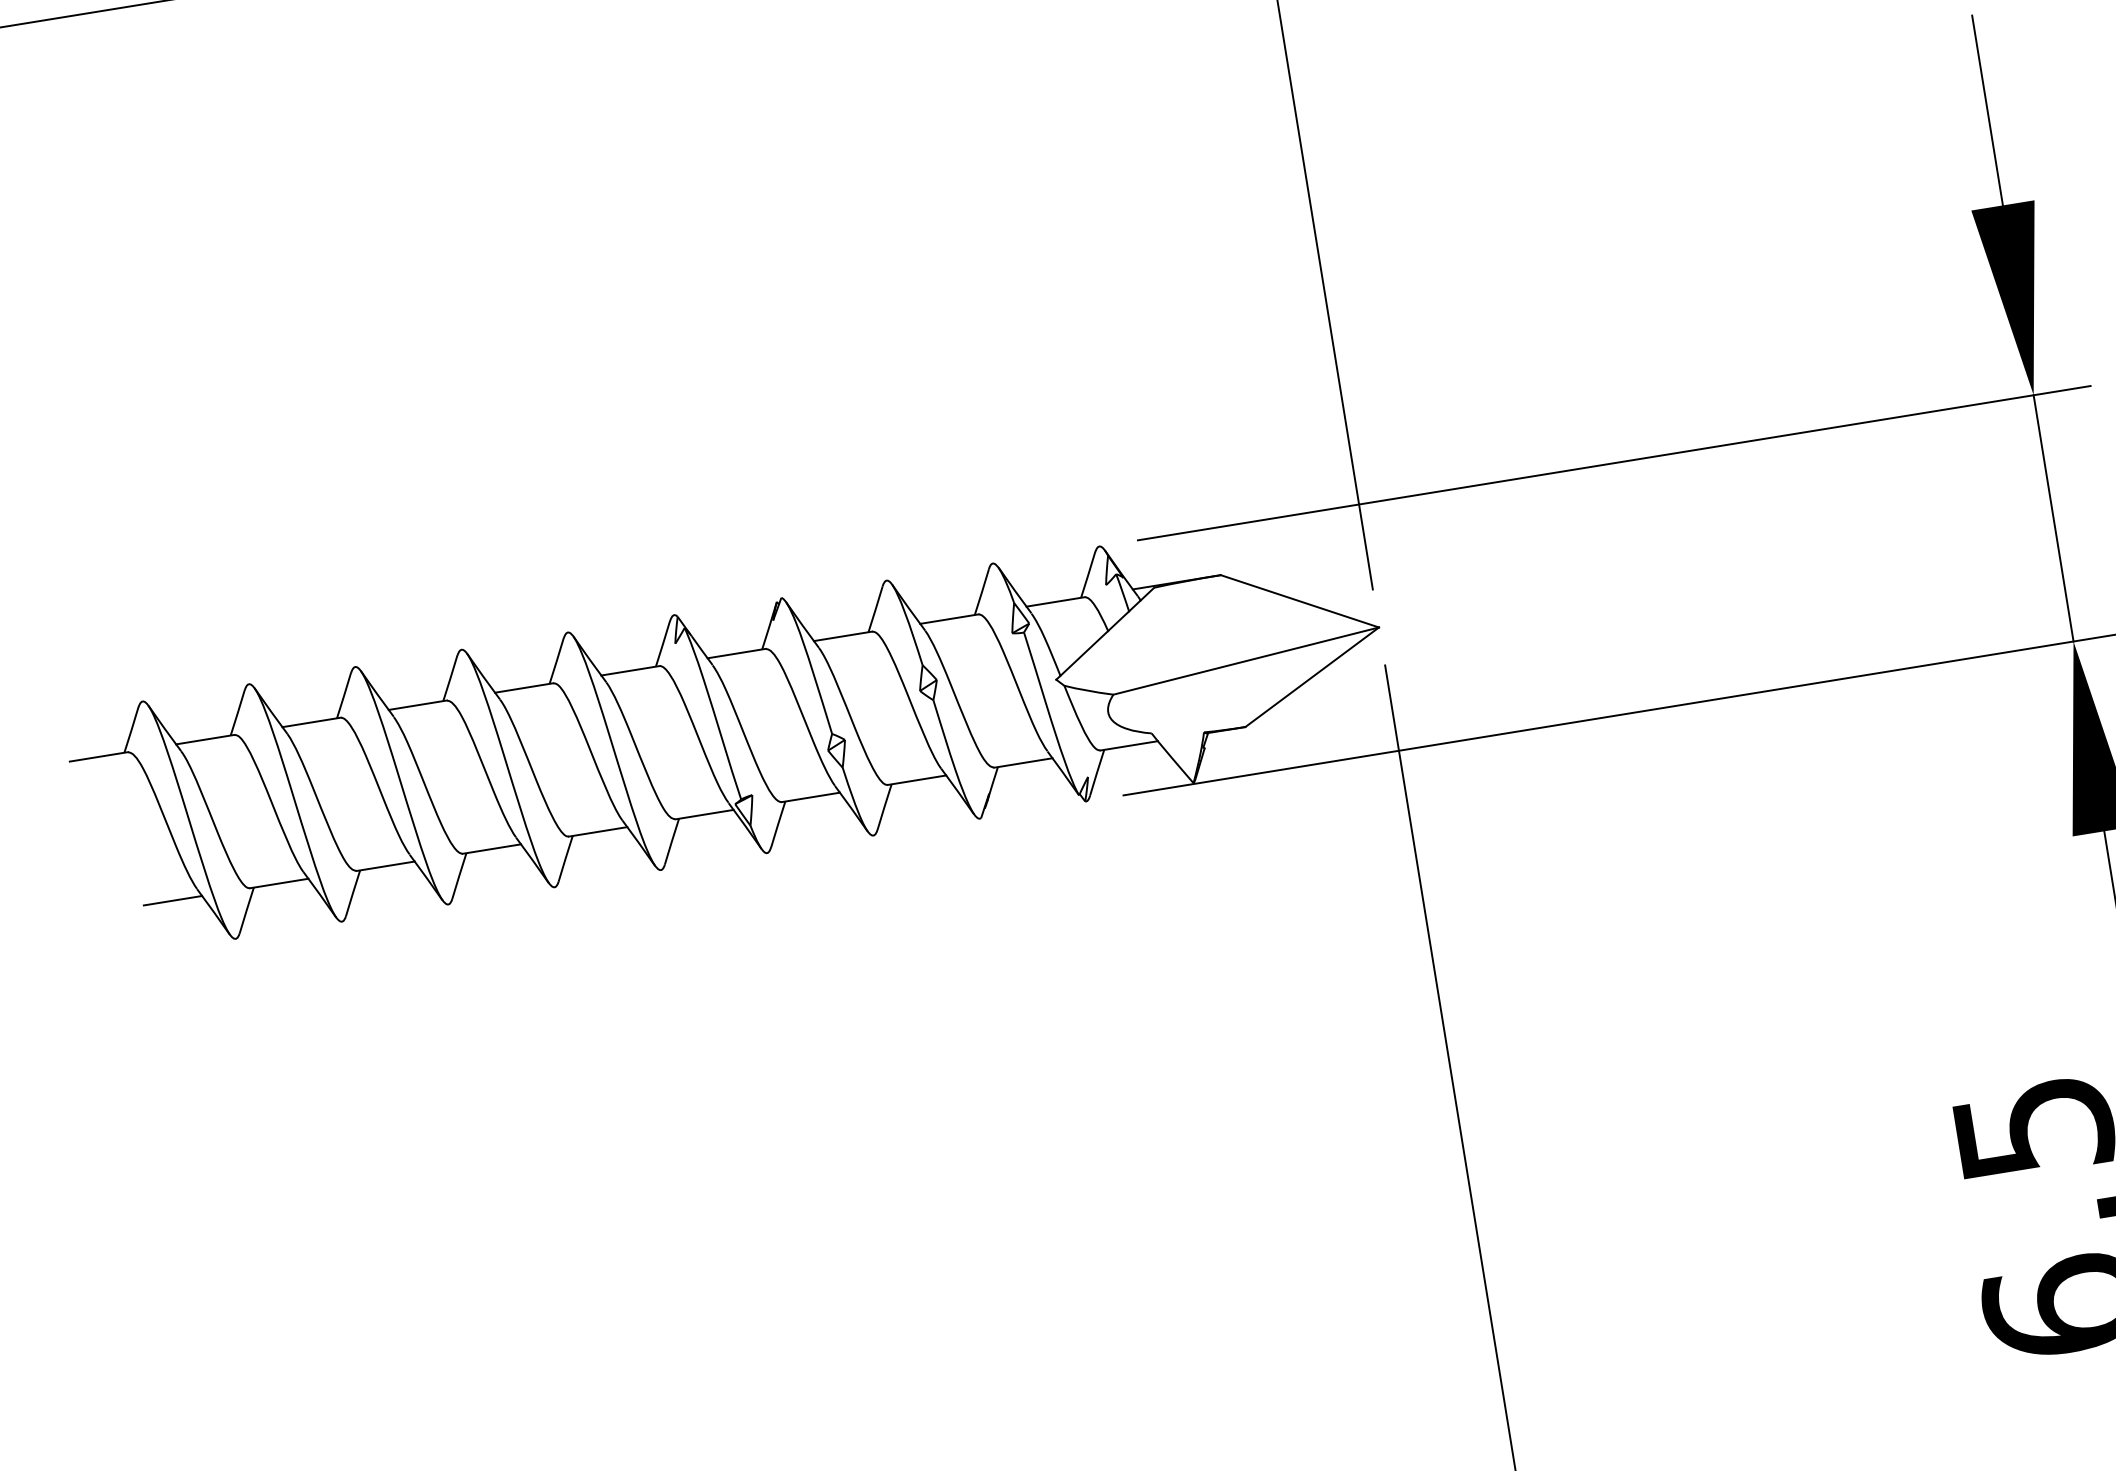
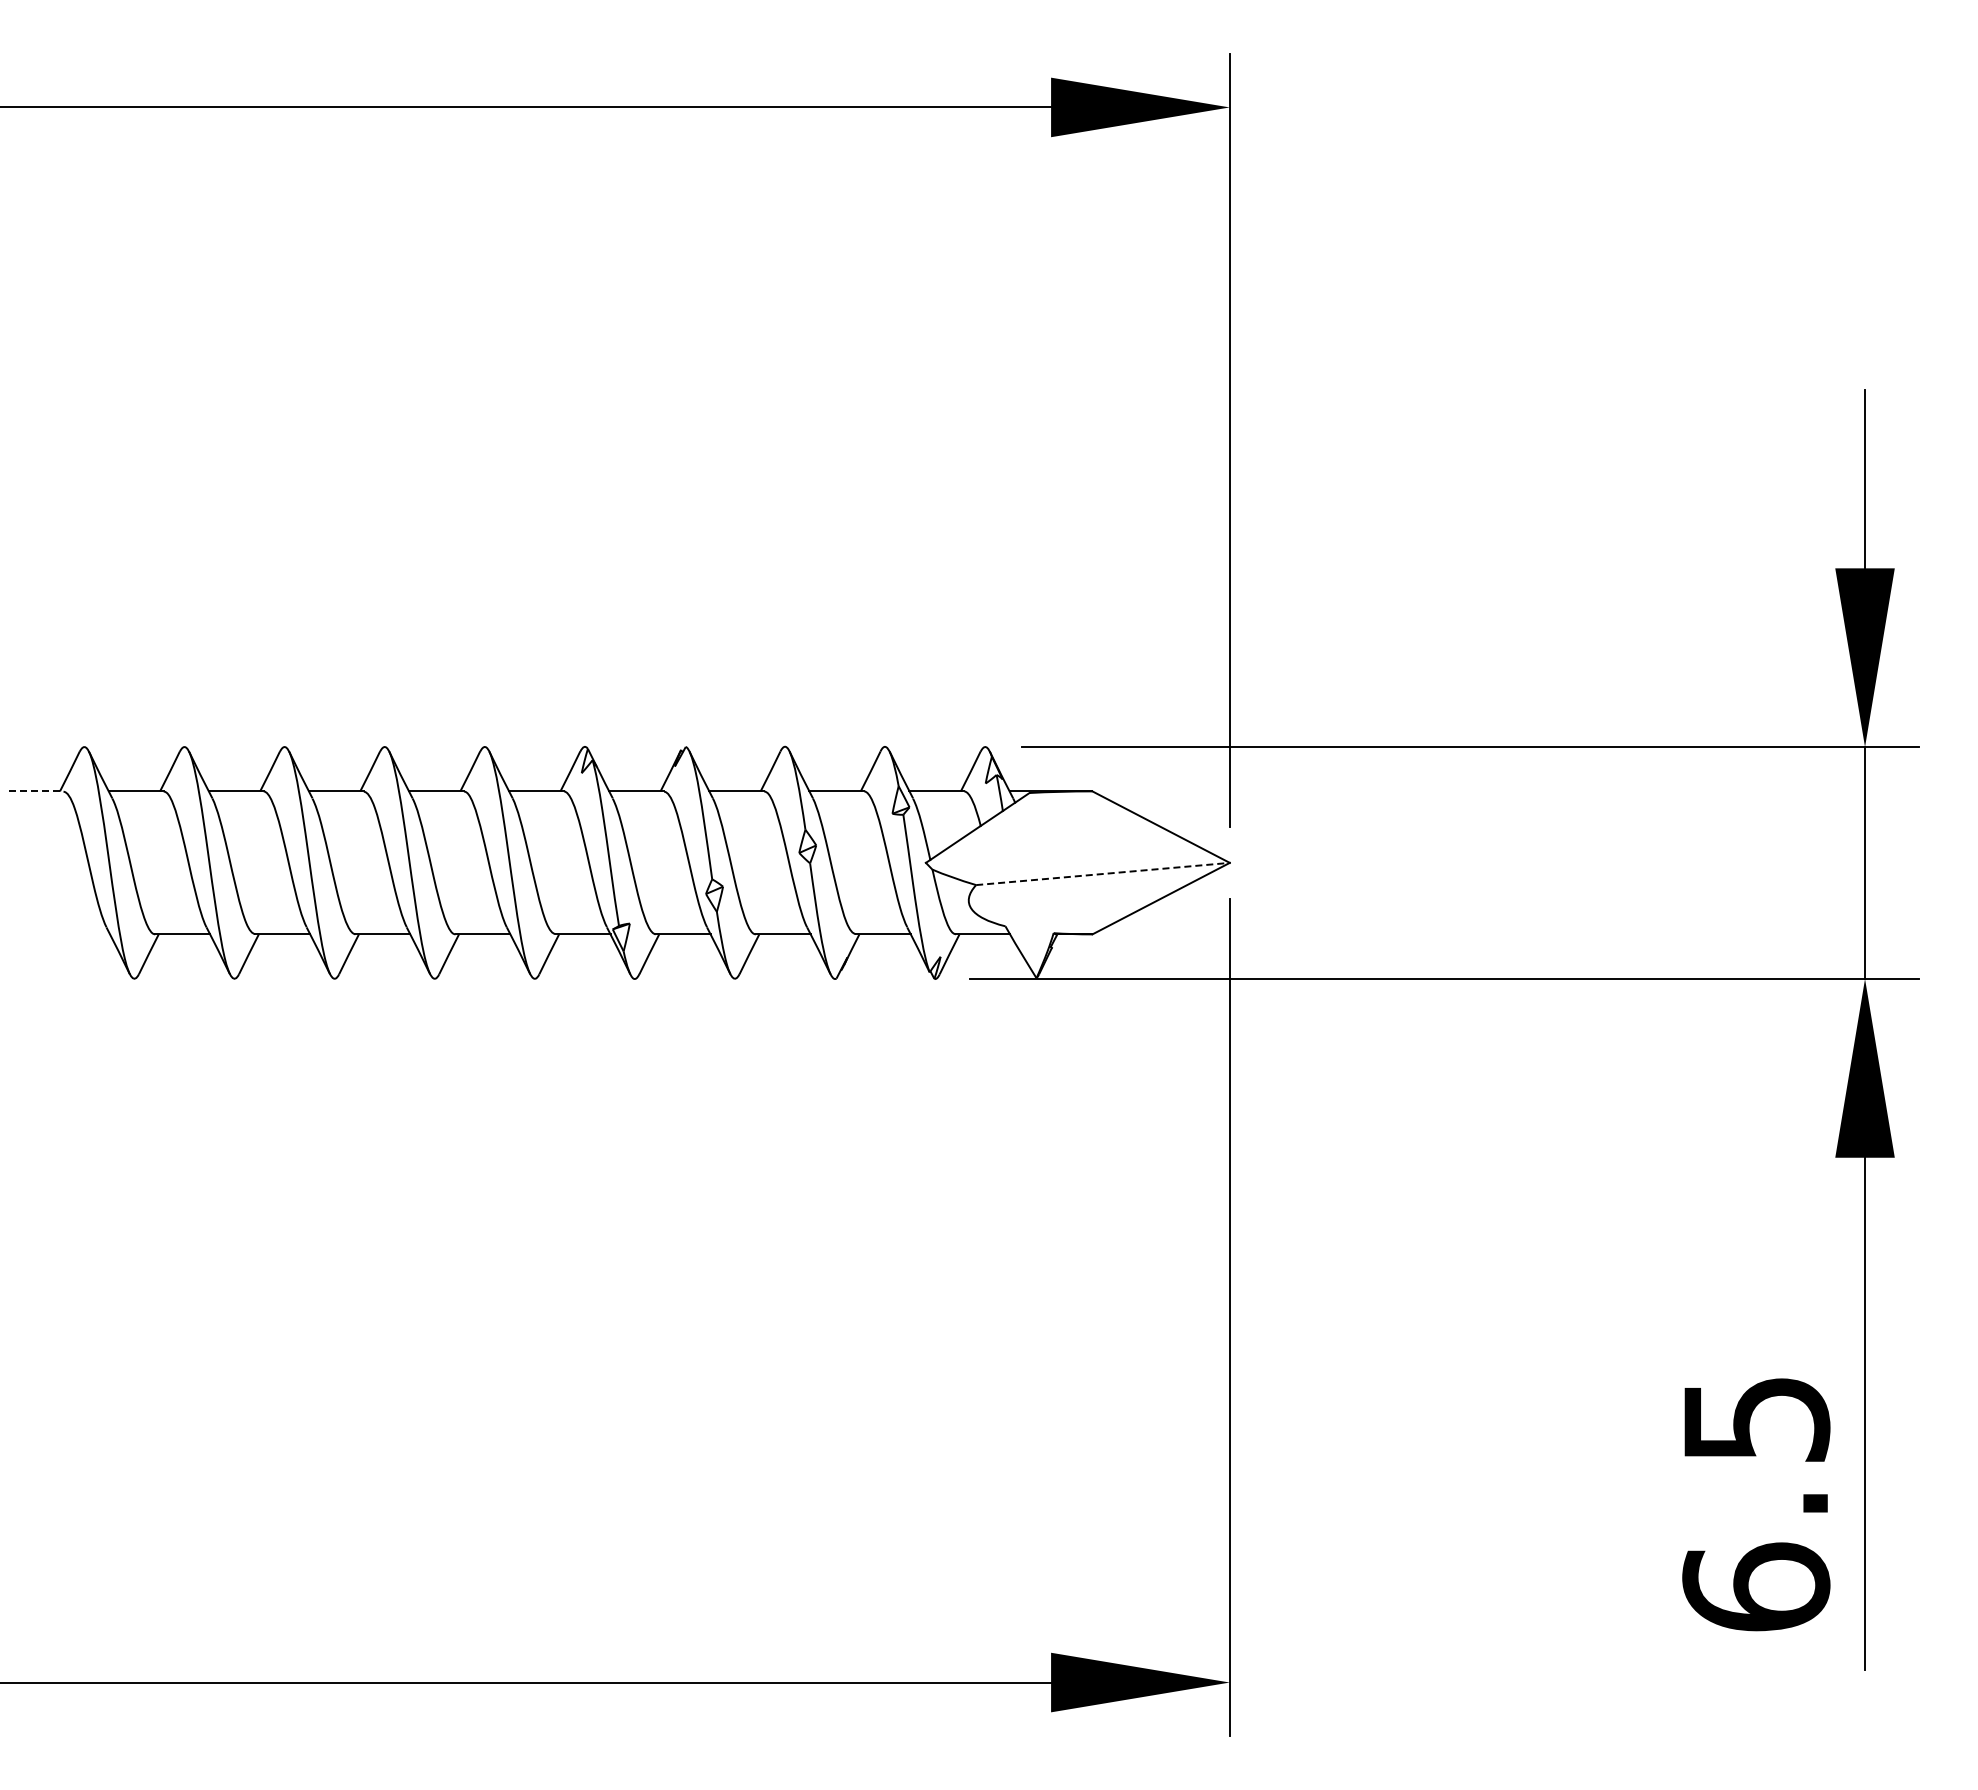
line: (1246, 660) -> (1103, 873), solid -> dashed
line: (99, 756) -> (36, 791), solid -> dashed
line: (172, 900) -> (82, 934), removed

